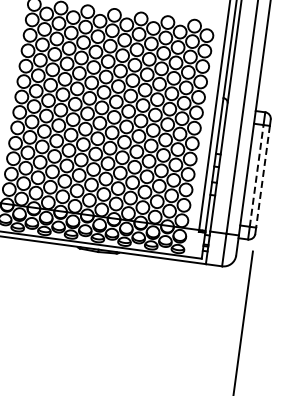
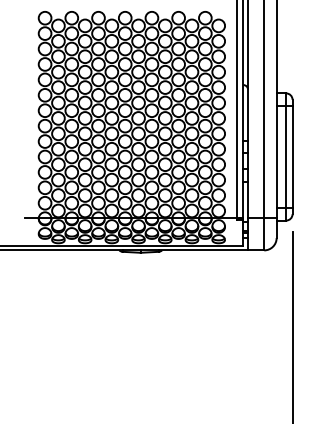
line: (256, 176) -> (286, 157), dashed -> solid
line: (262, 177) -> (292, 157), dashed -> solid

